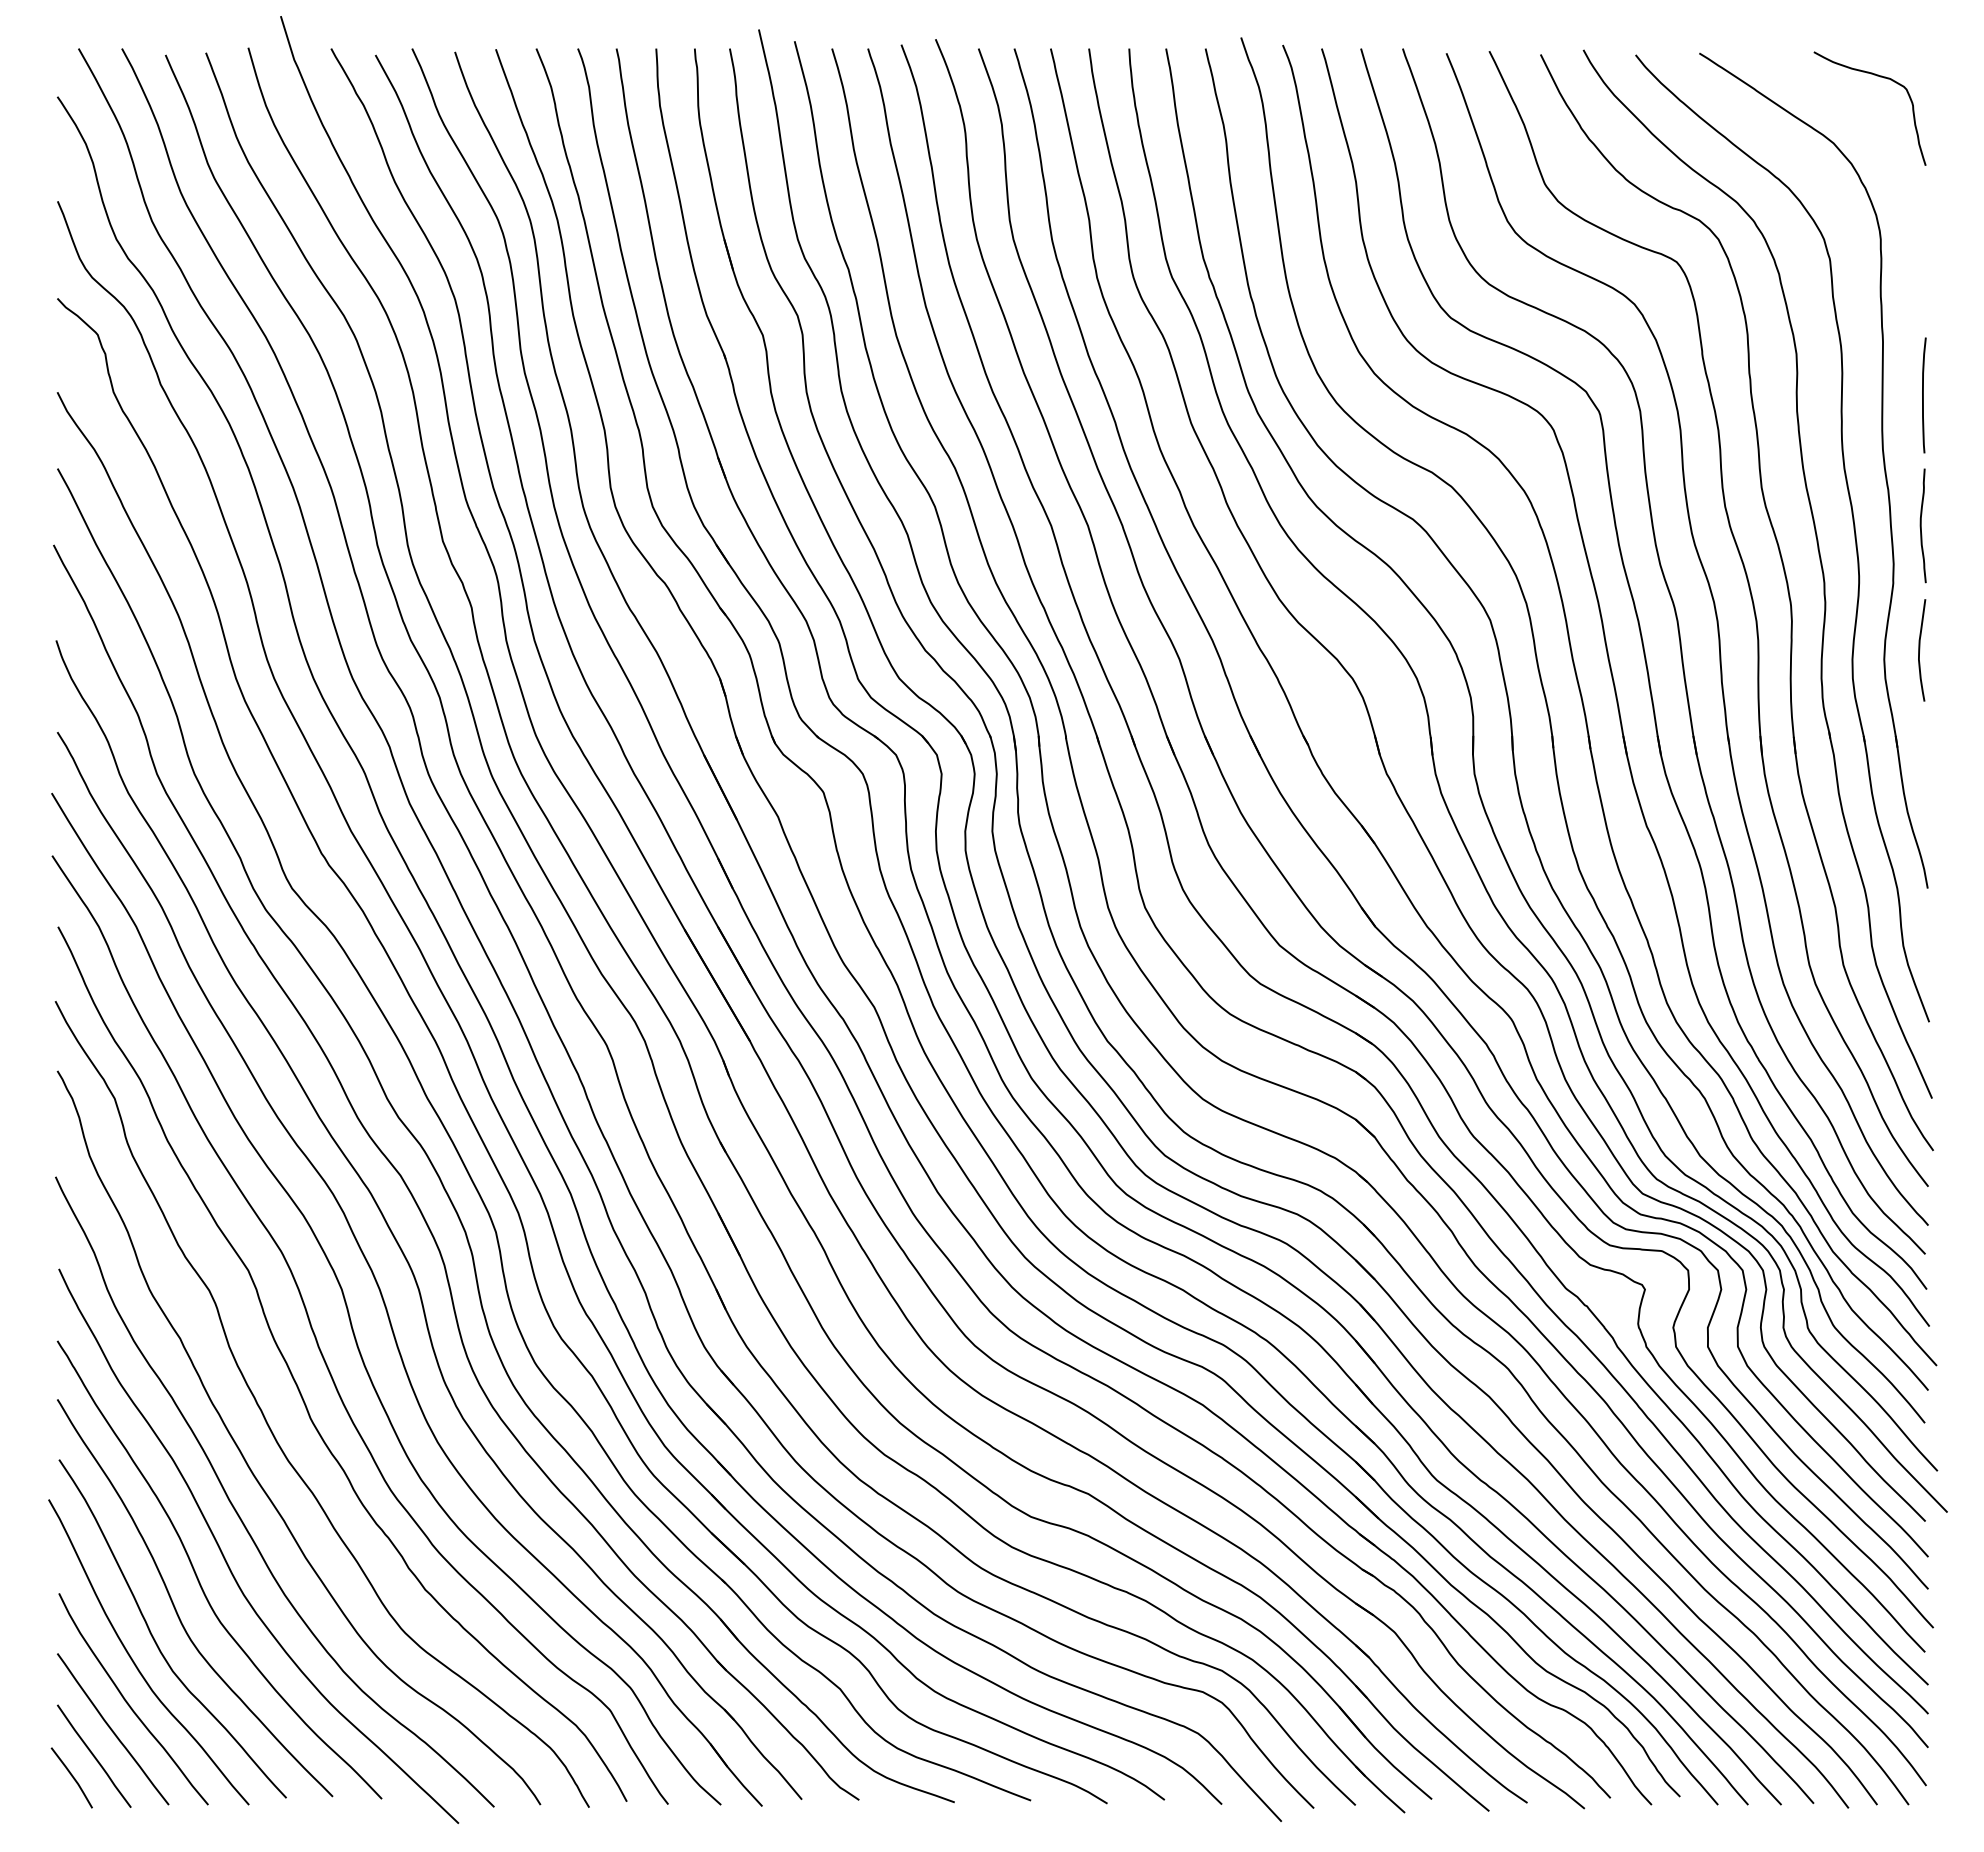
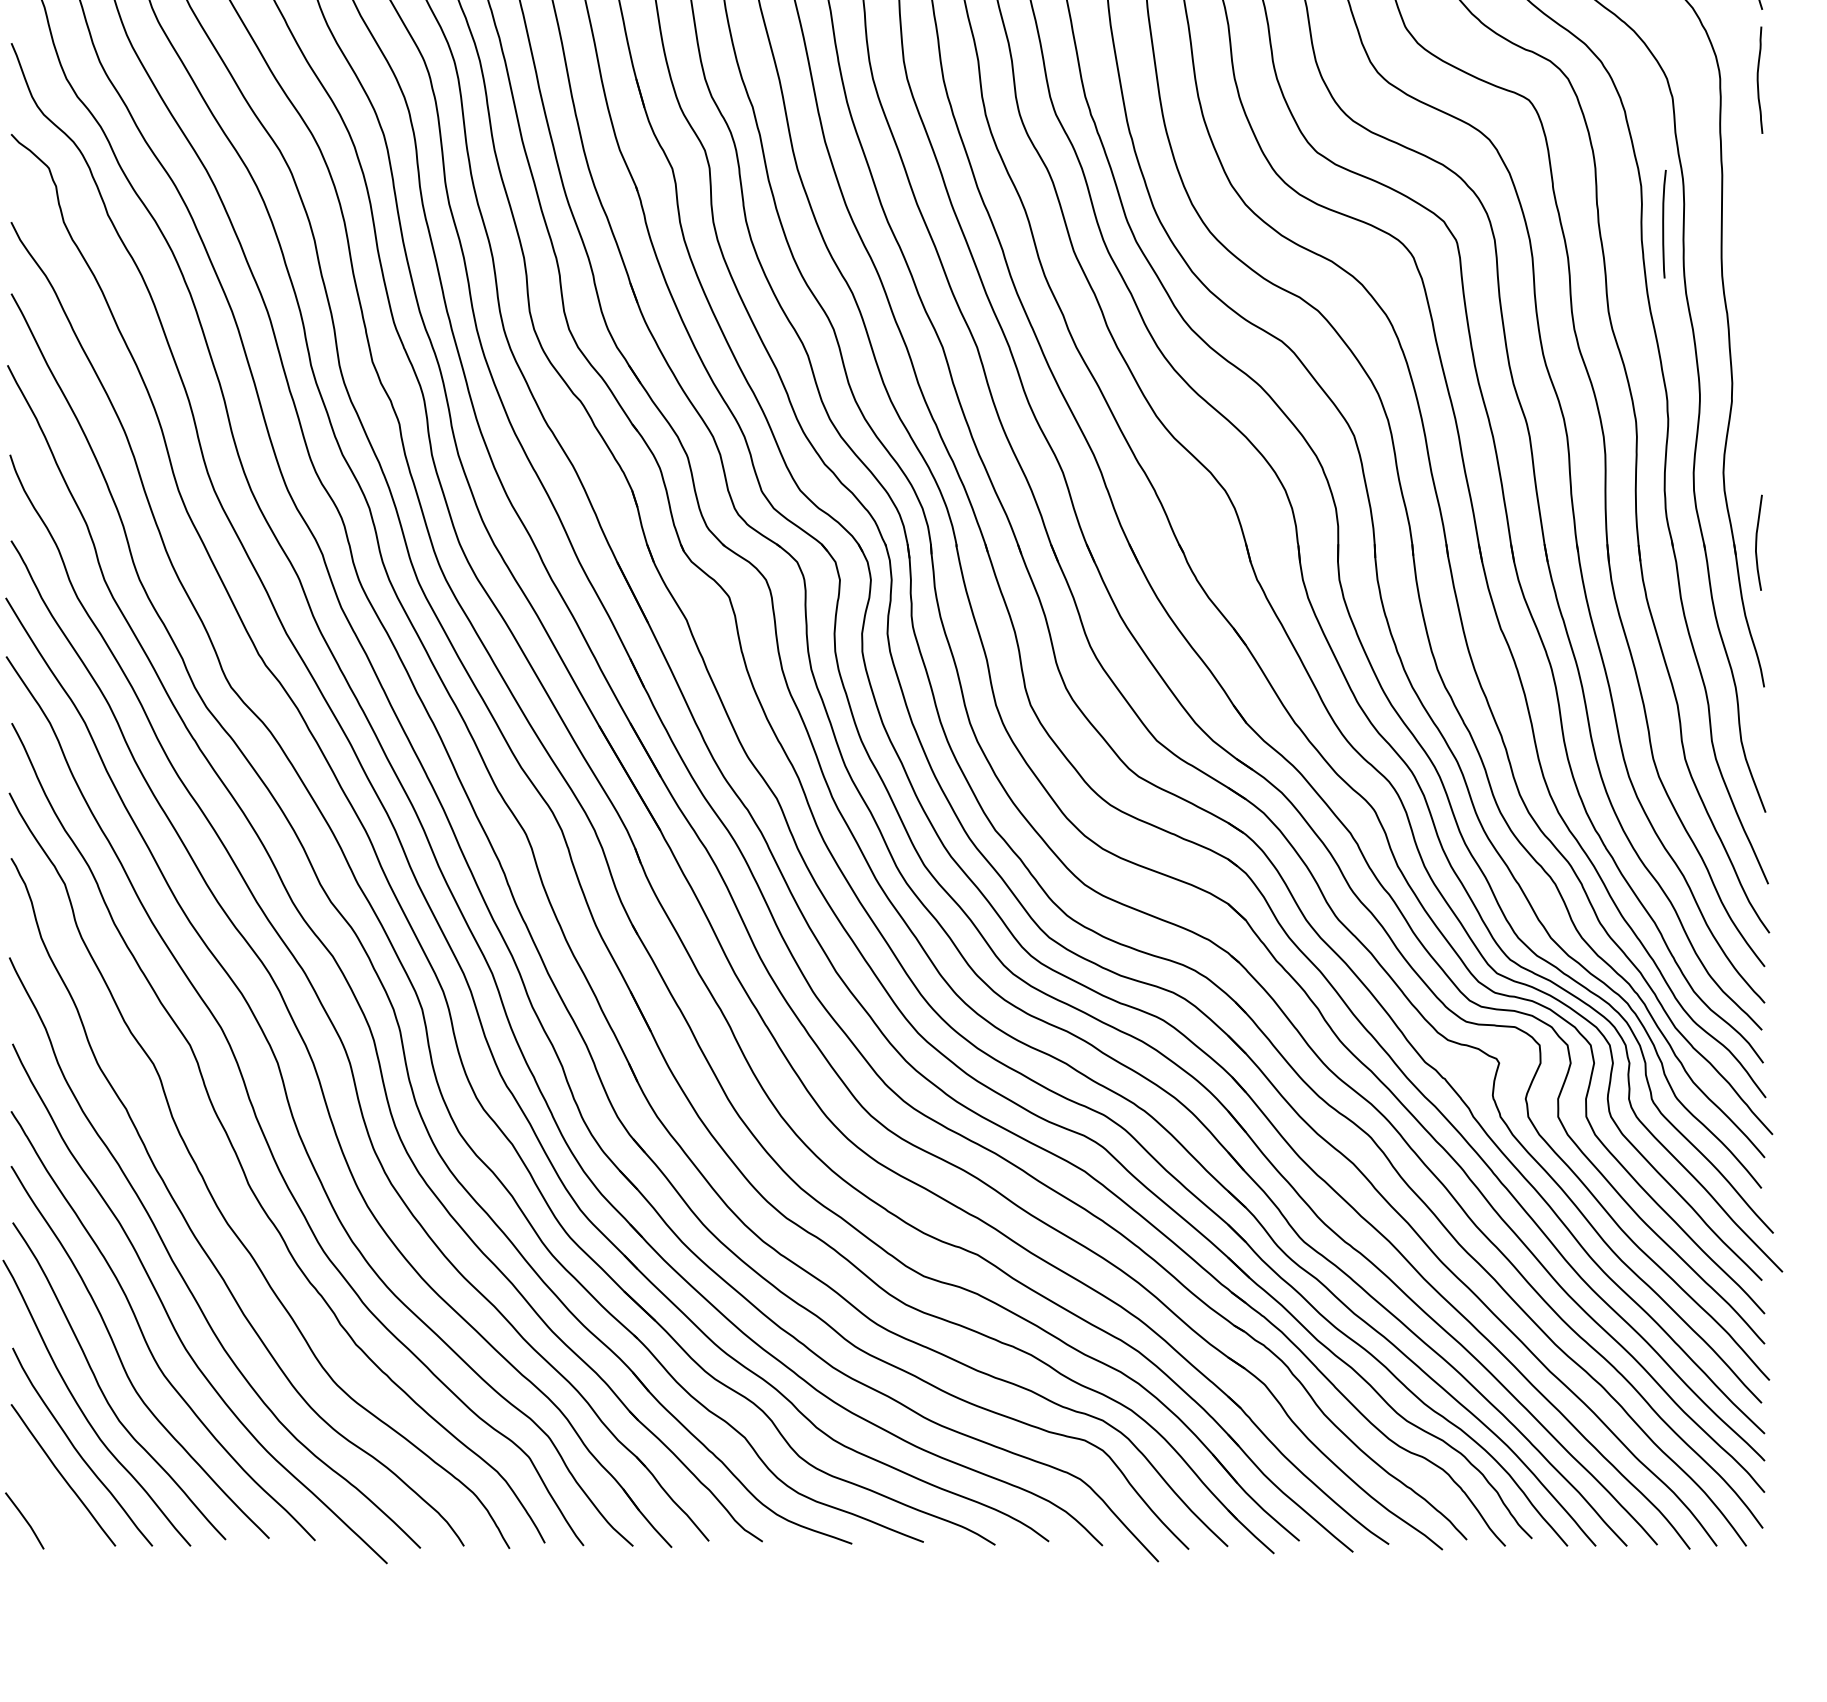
curve: (1923, 395) -> (1663, 224), moved
curve: (1921, 525) -> (1758, 79), moved
curve: (1920, 650) -> (1757, 542), moved
line: (94, 1755) -> (45, 1499), removed

